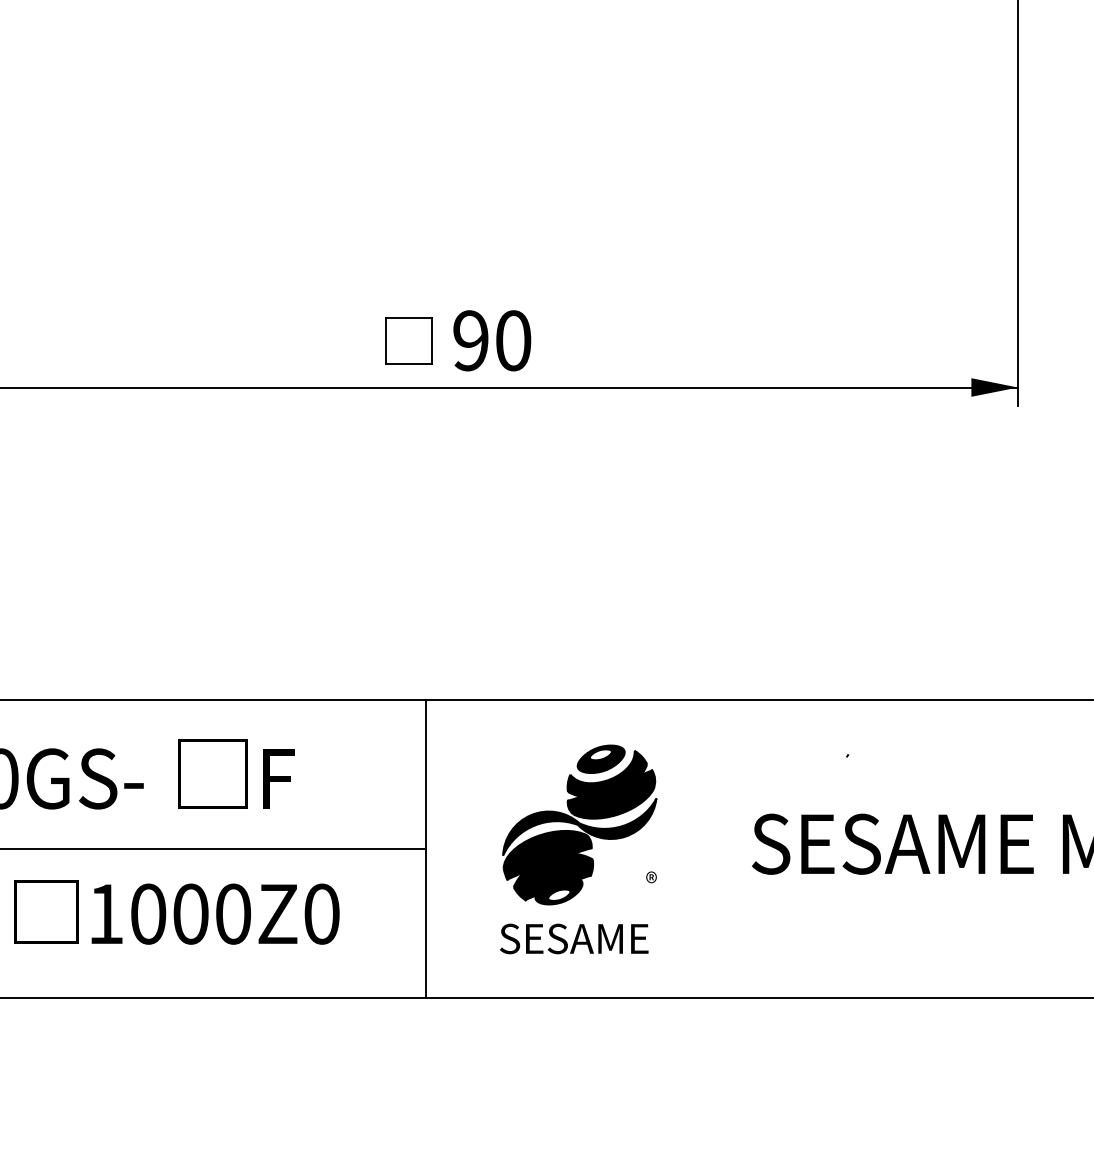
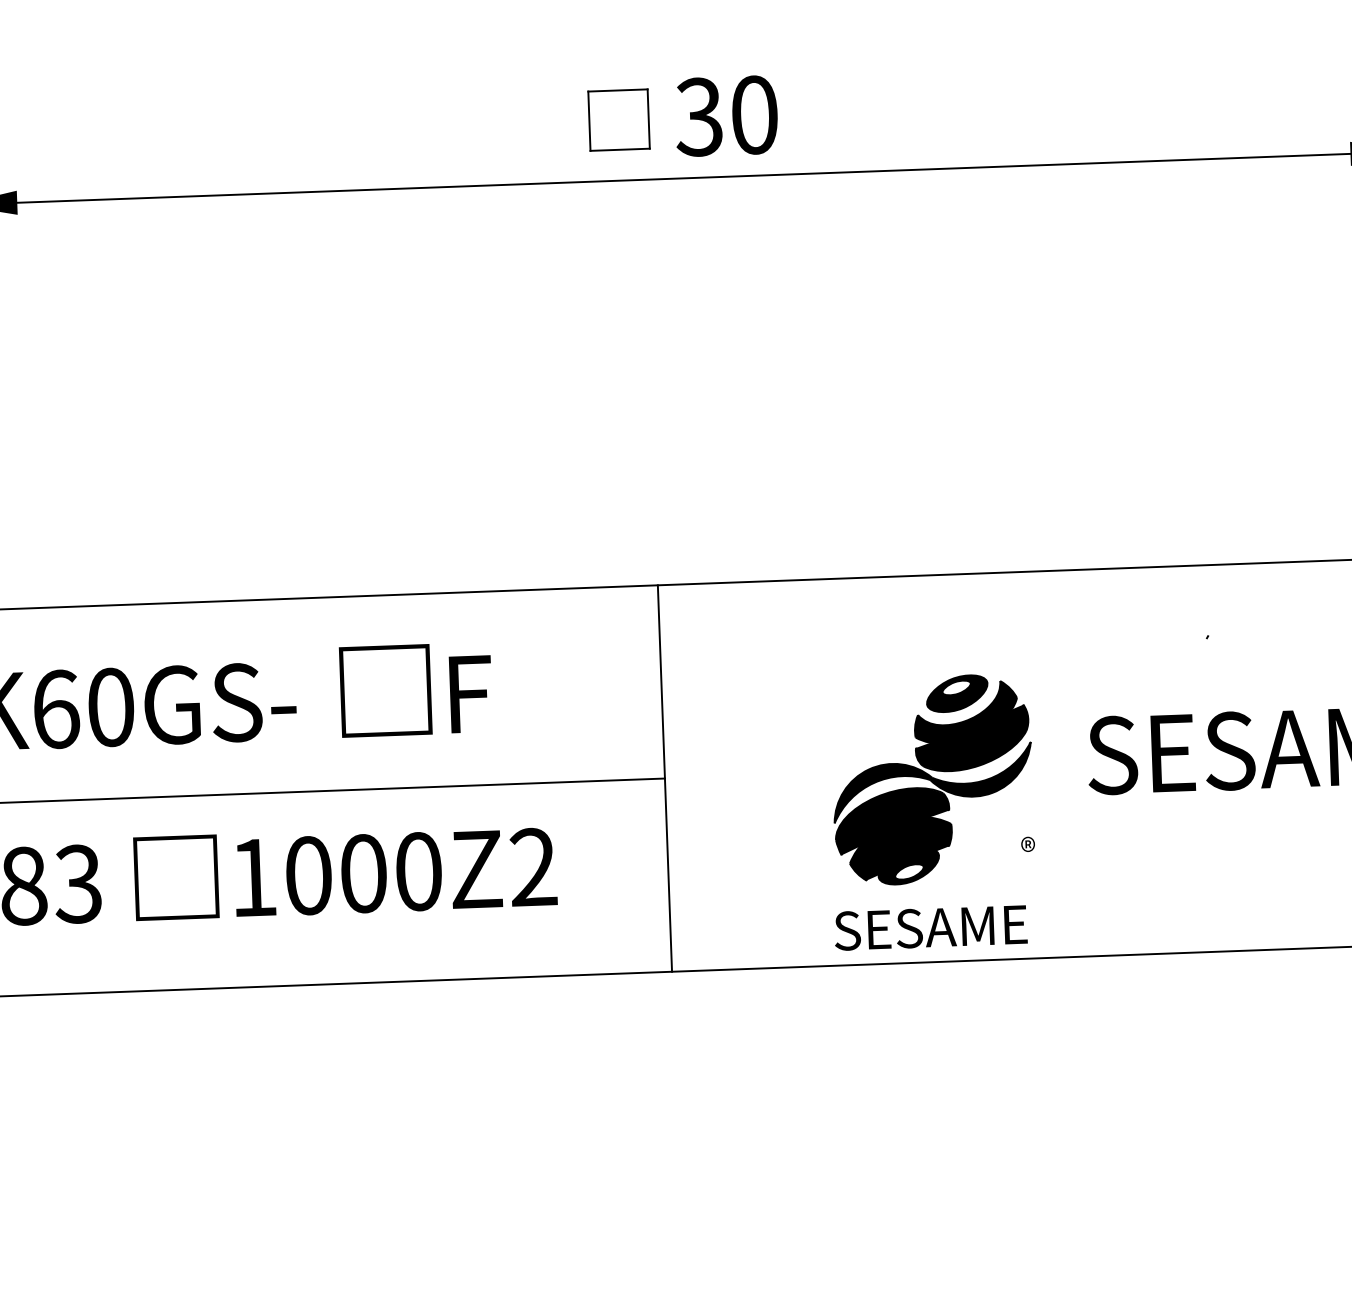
text: (470, 340) -> (698, 116), 90 -> 30
part: (578, 849) -> (932, 811), moved
text: (321, 913) -> (533, 866), 1000Z0 -> 1000Z2

